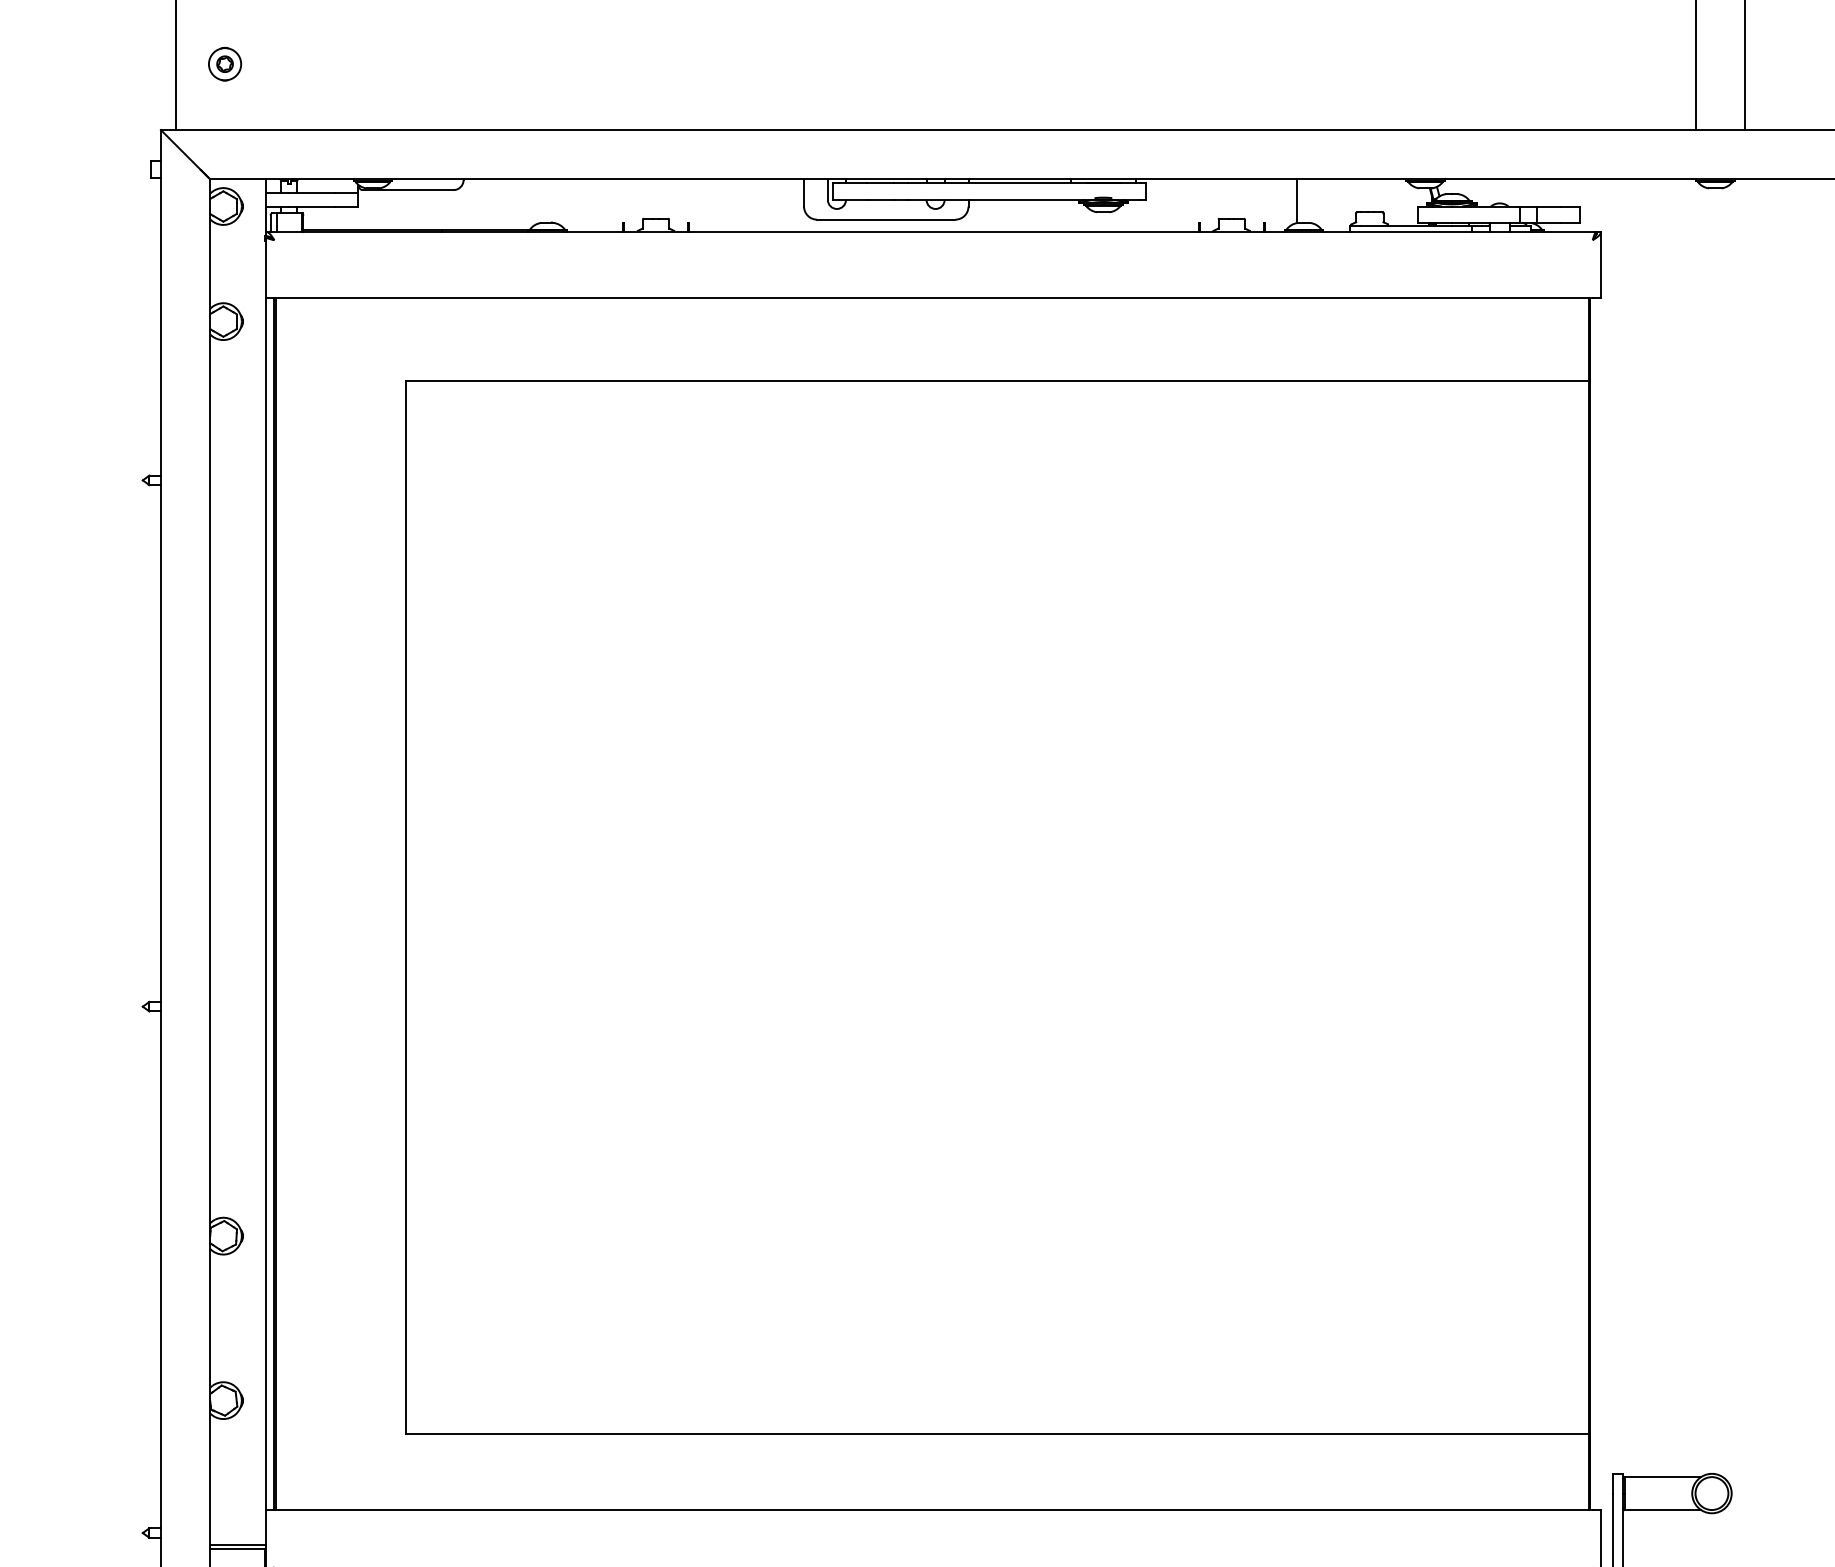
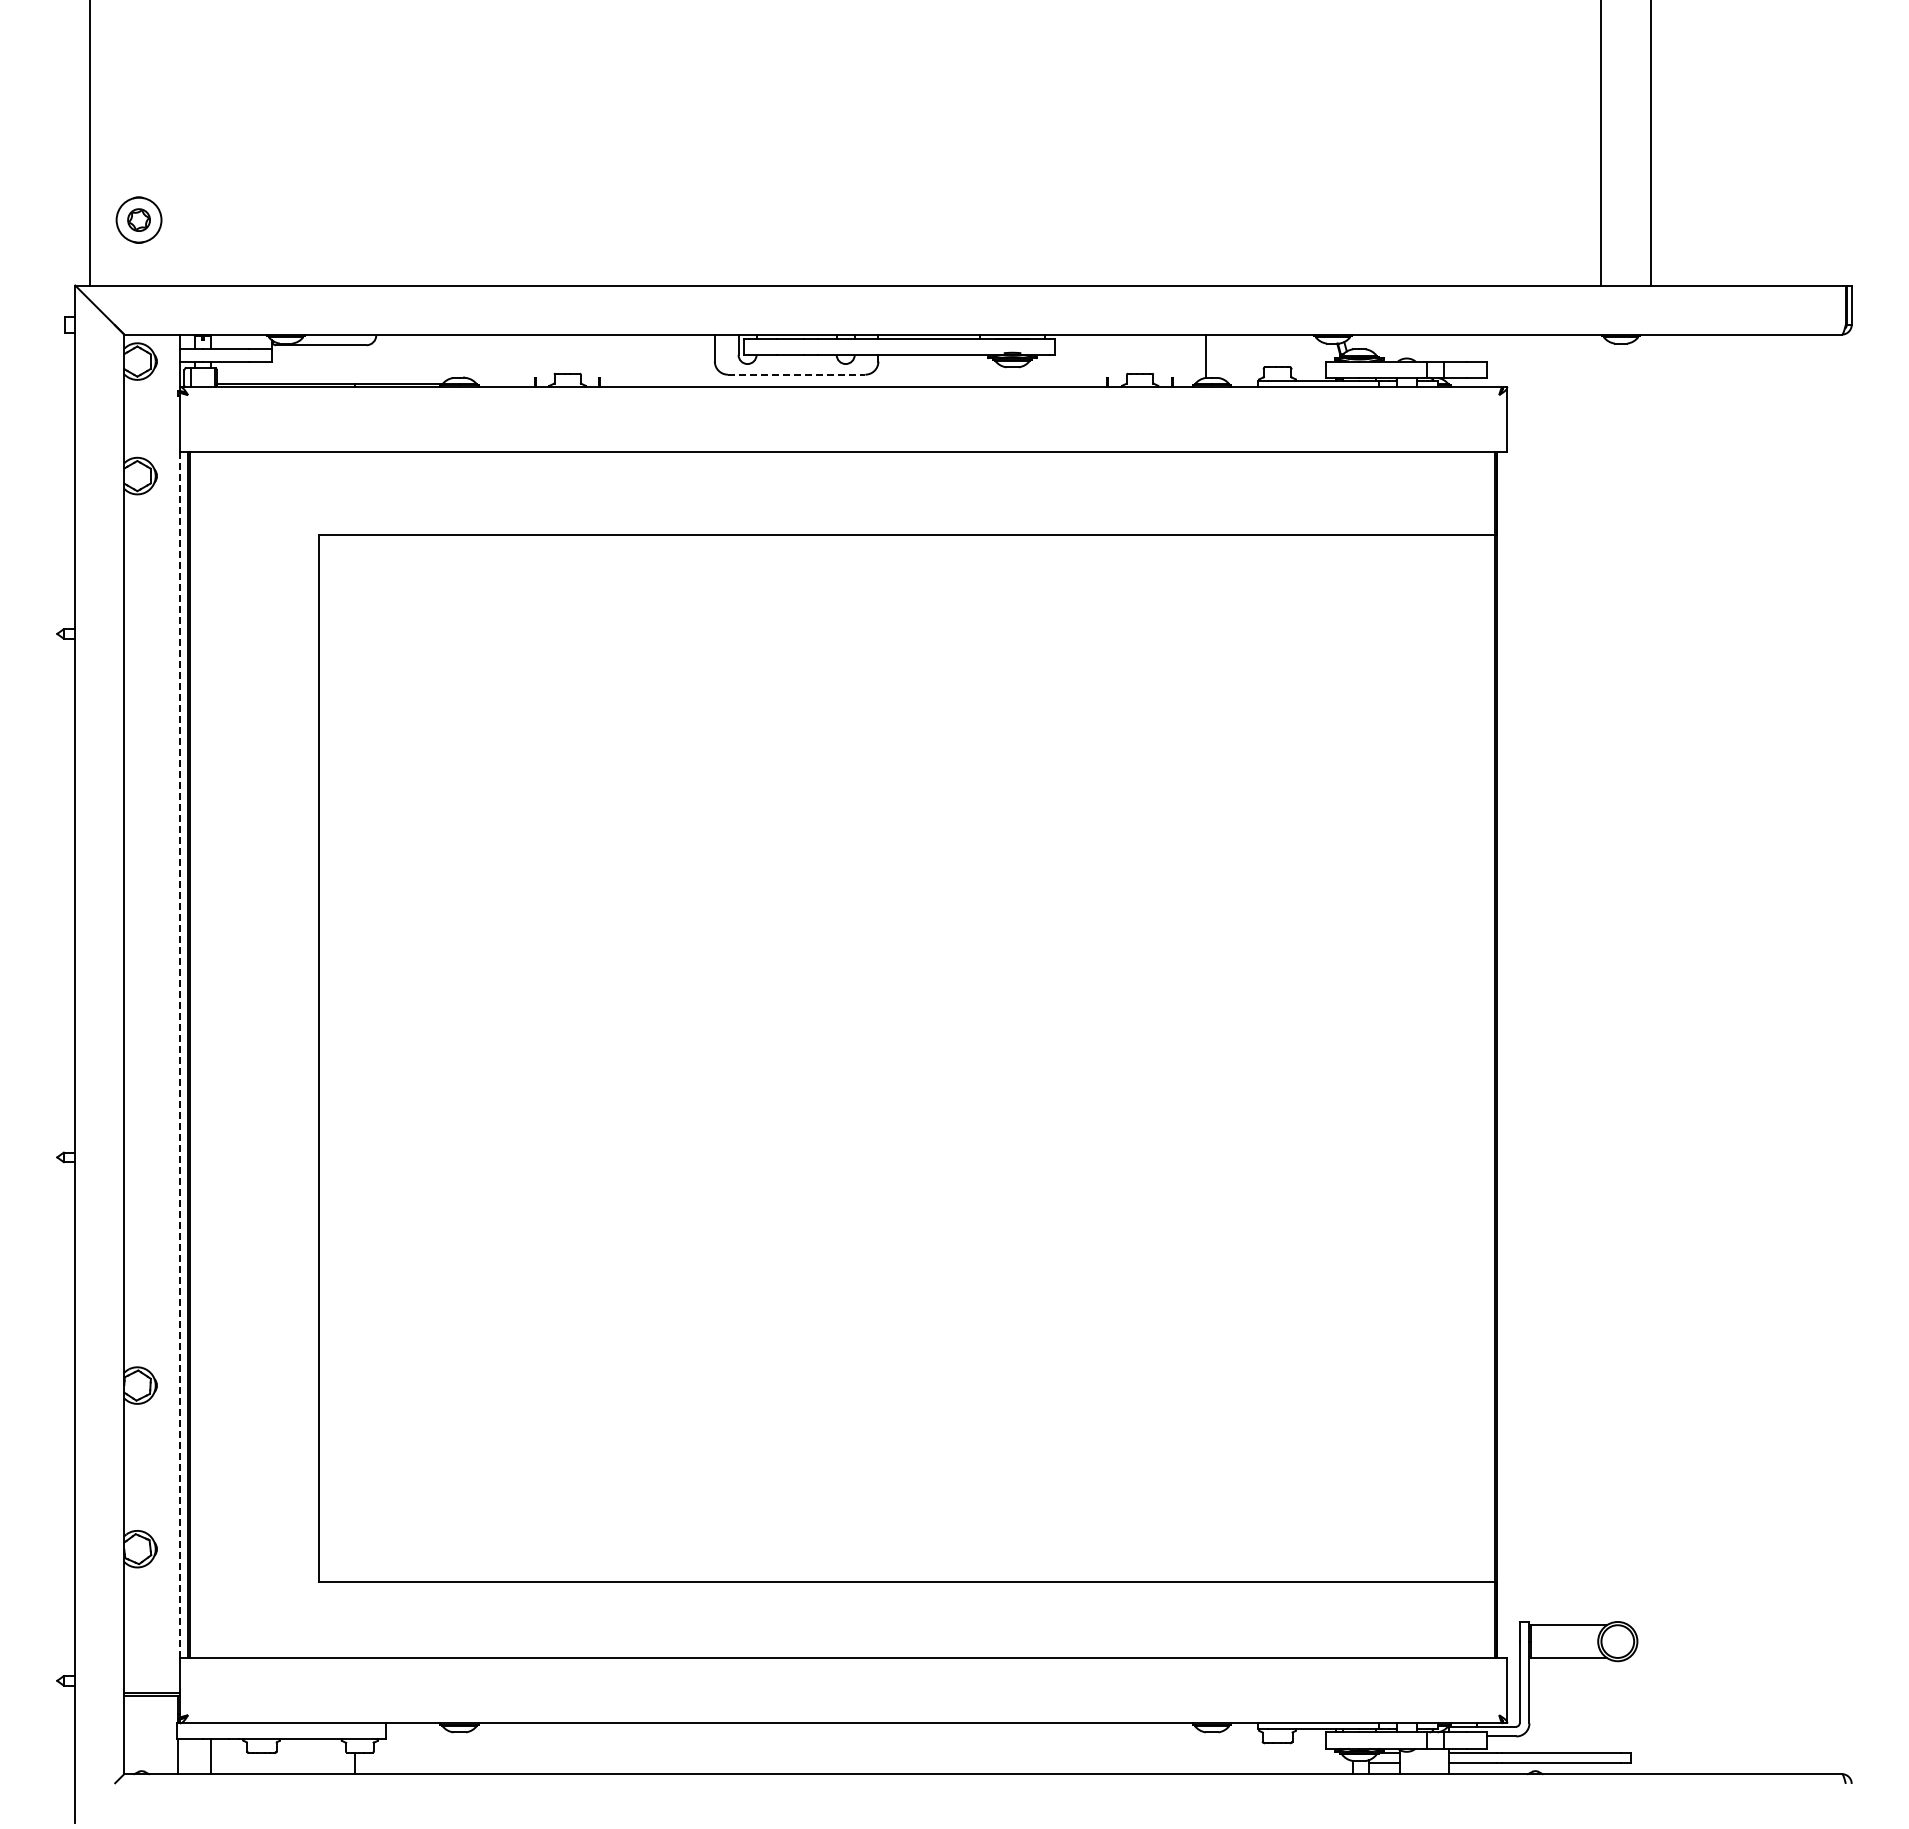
part: (224, 63) -> (138, 219), size x1.4
line: (886, 219) -> (796, 374), solid -> dashed
line: (265, 904) -> (179, 1055), solid -> dashed

